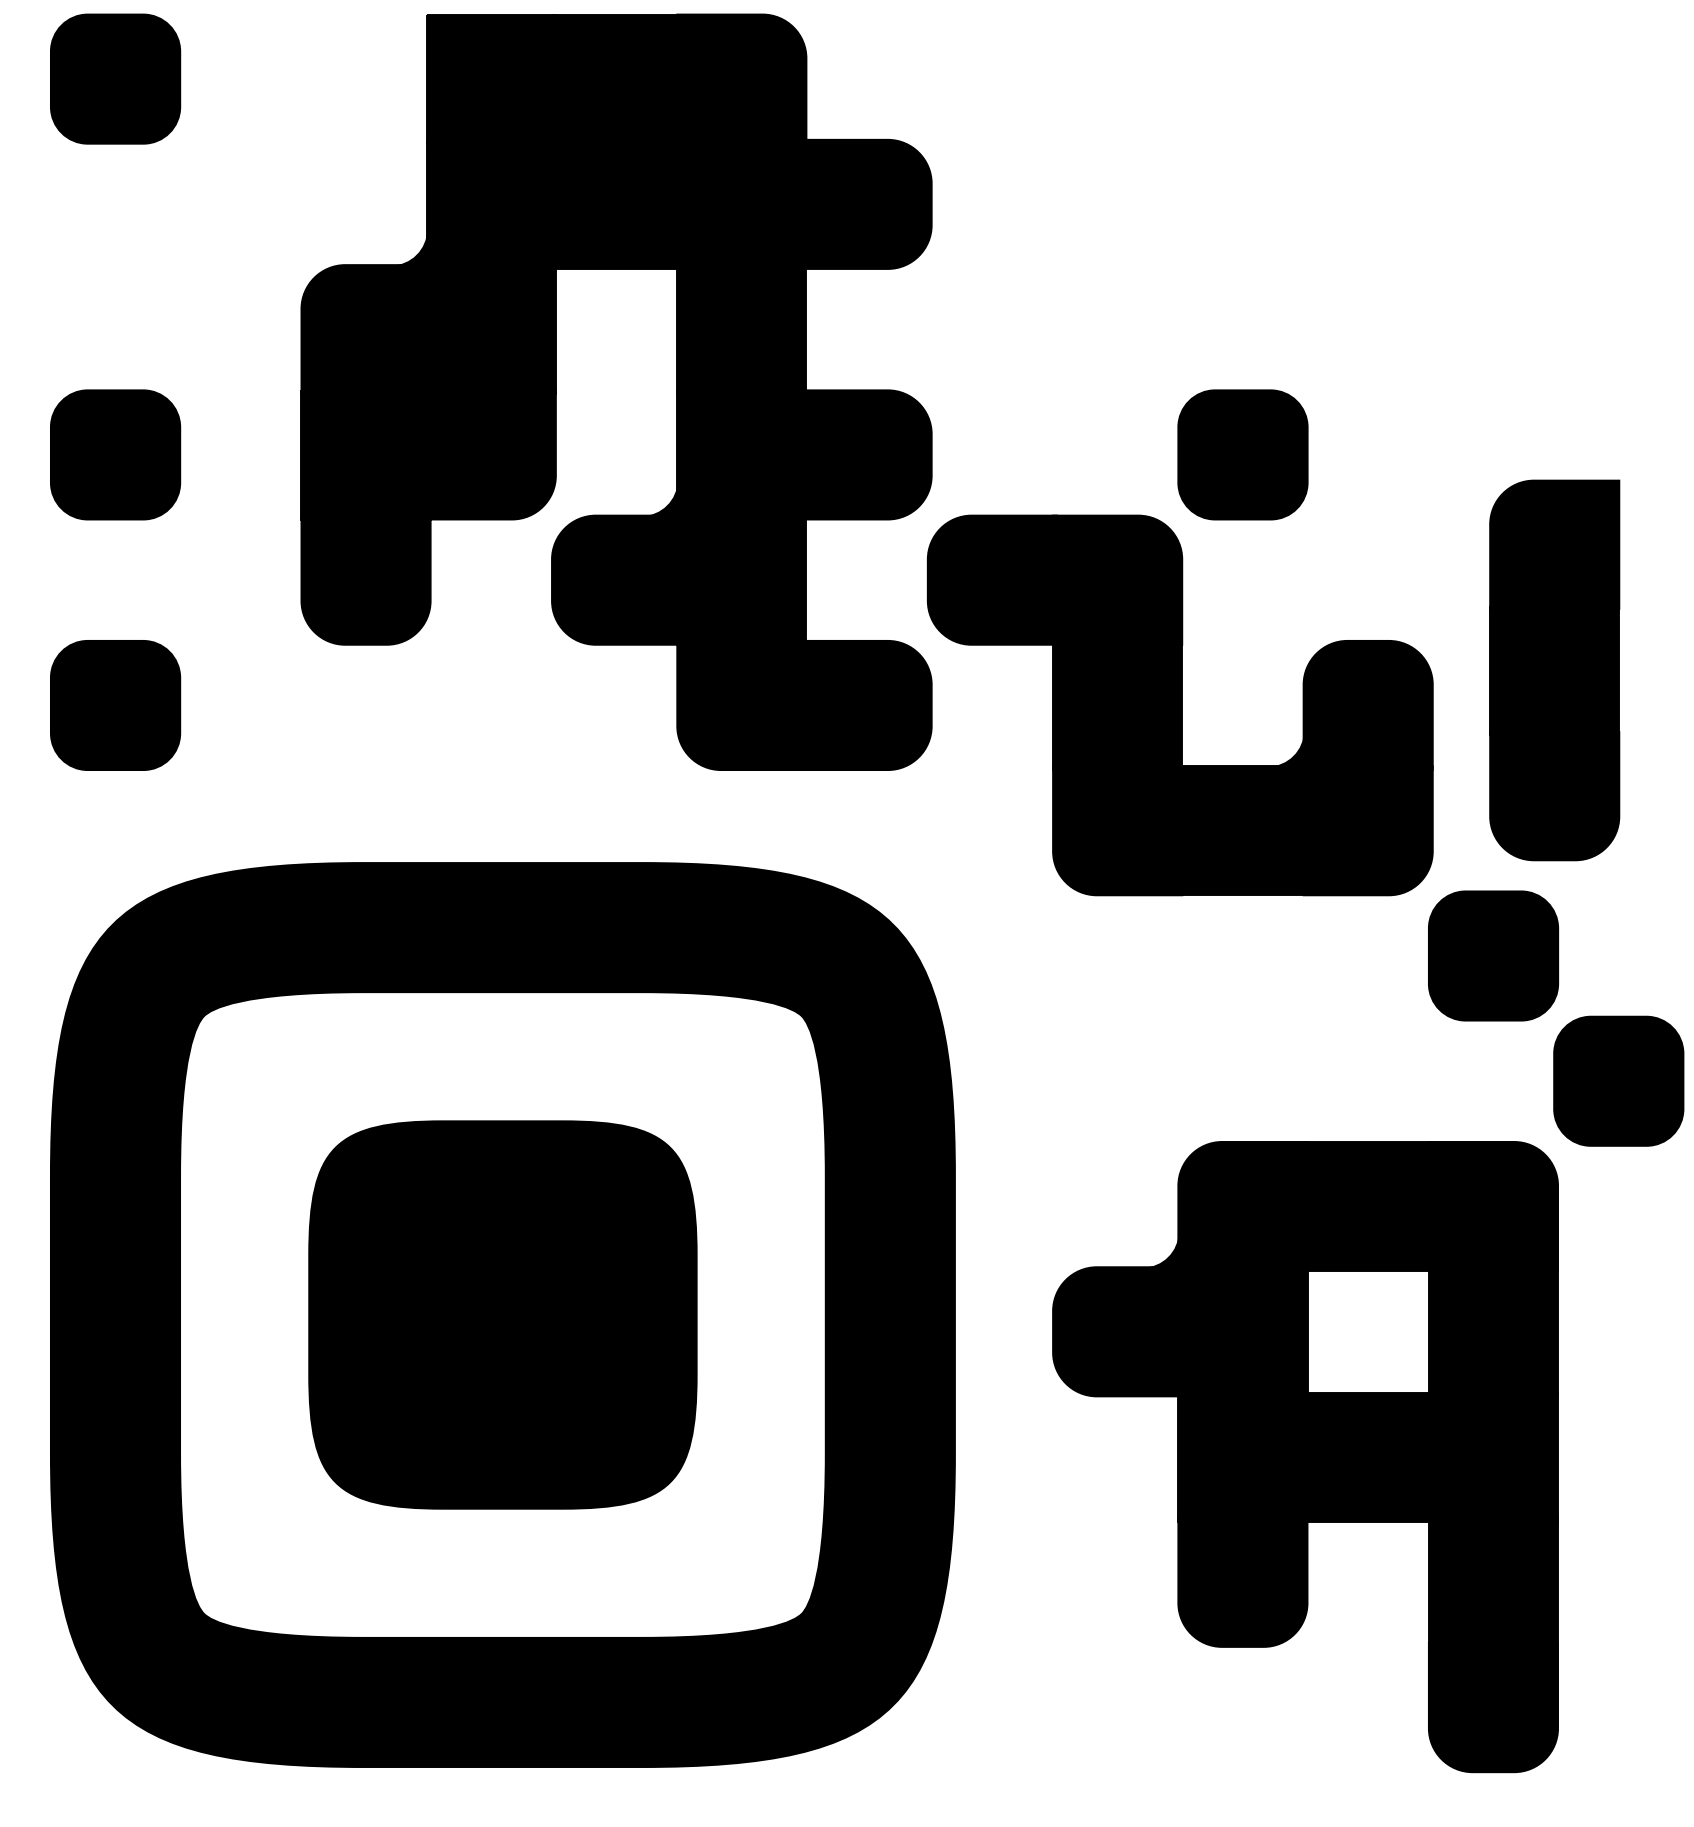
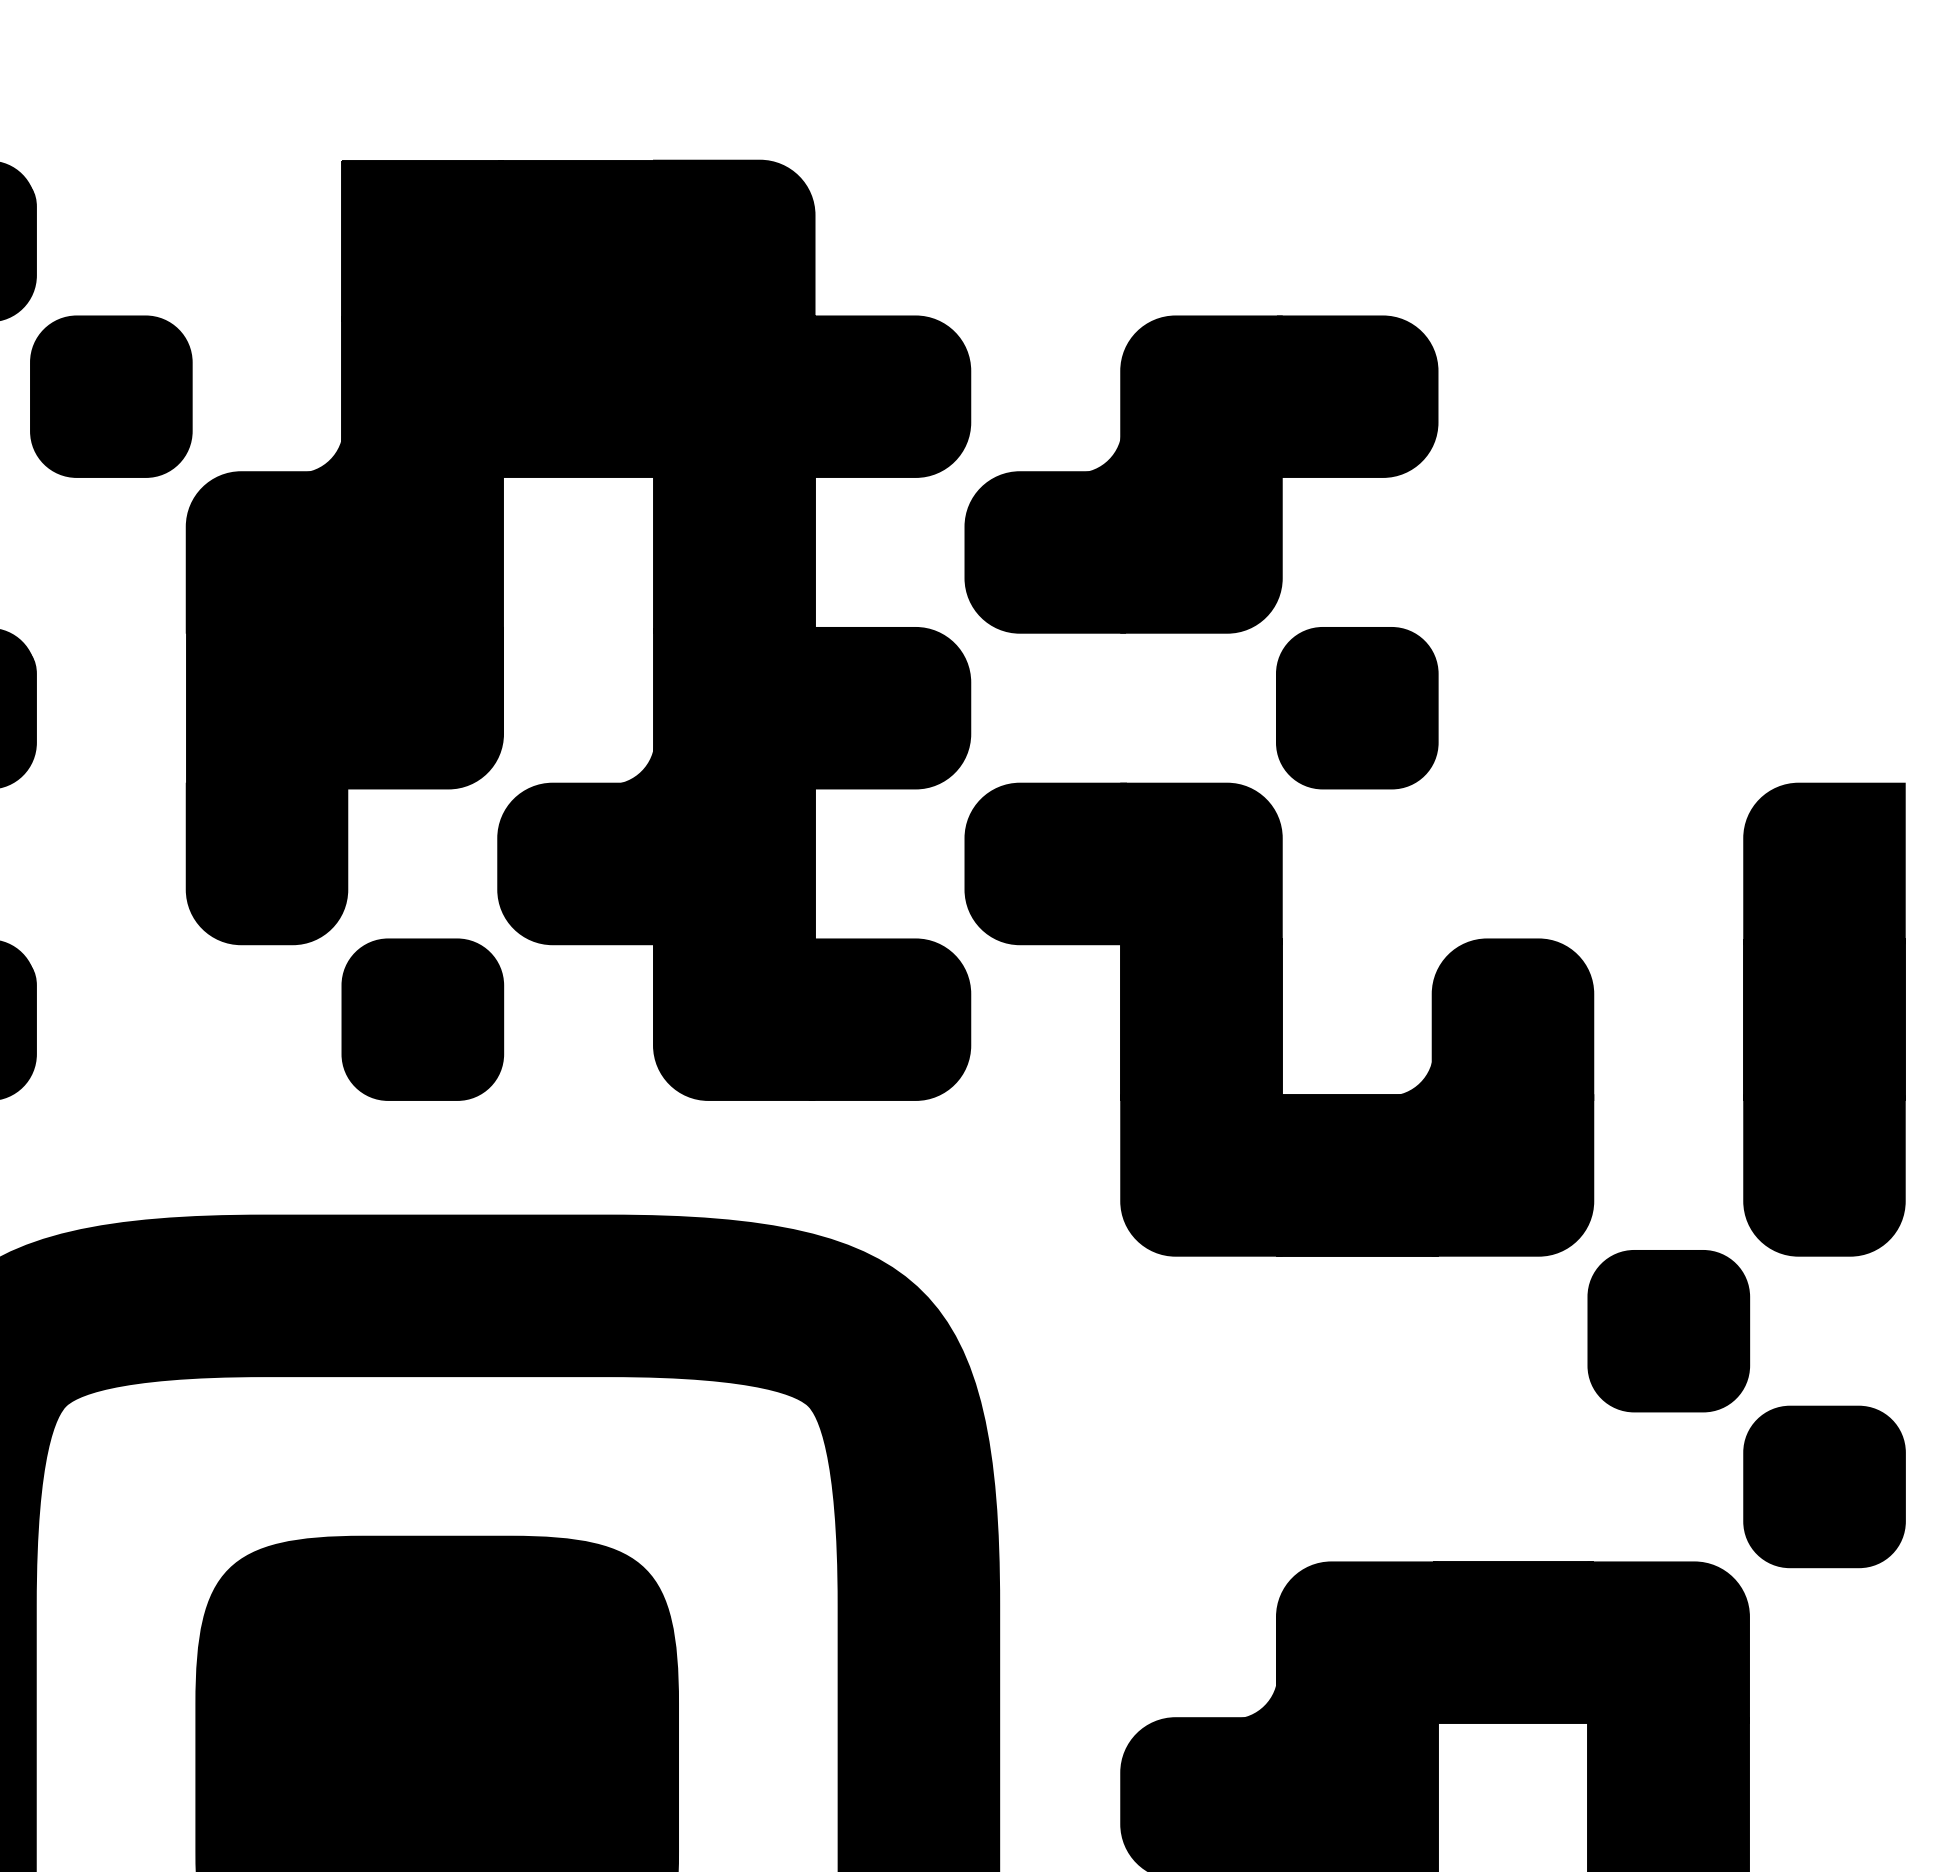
part: (240, 203) -> (110, 395), added
part: (1117, 266) -> (1201, 473), added
part: (1554, 670) -> (1824, 1019), moved
part: (490, 705) -> (421, 1019), added

